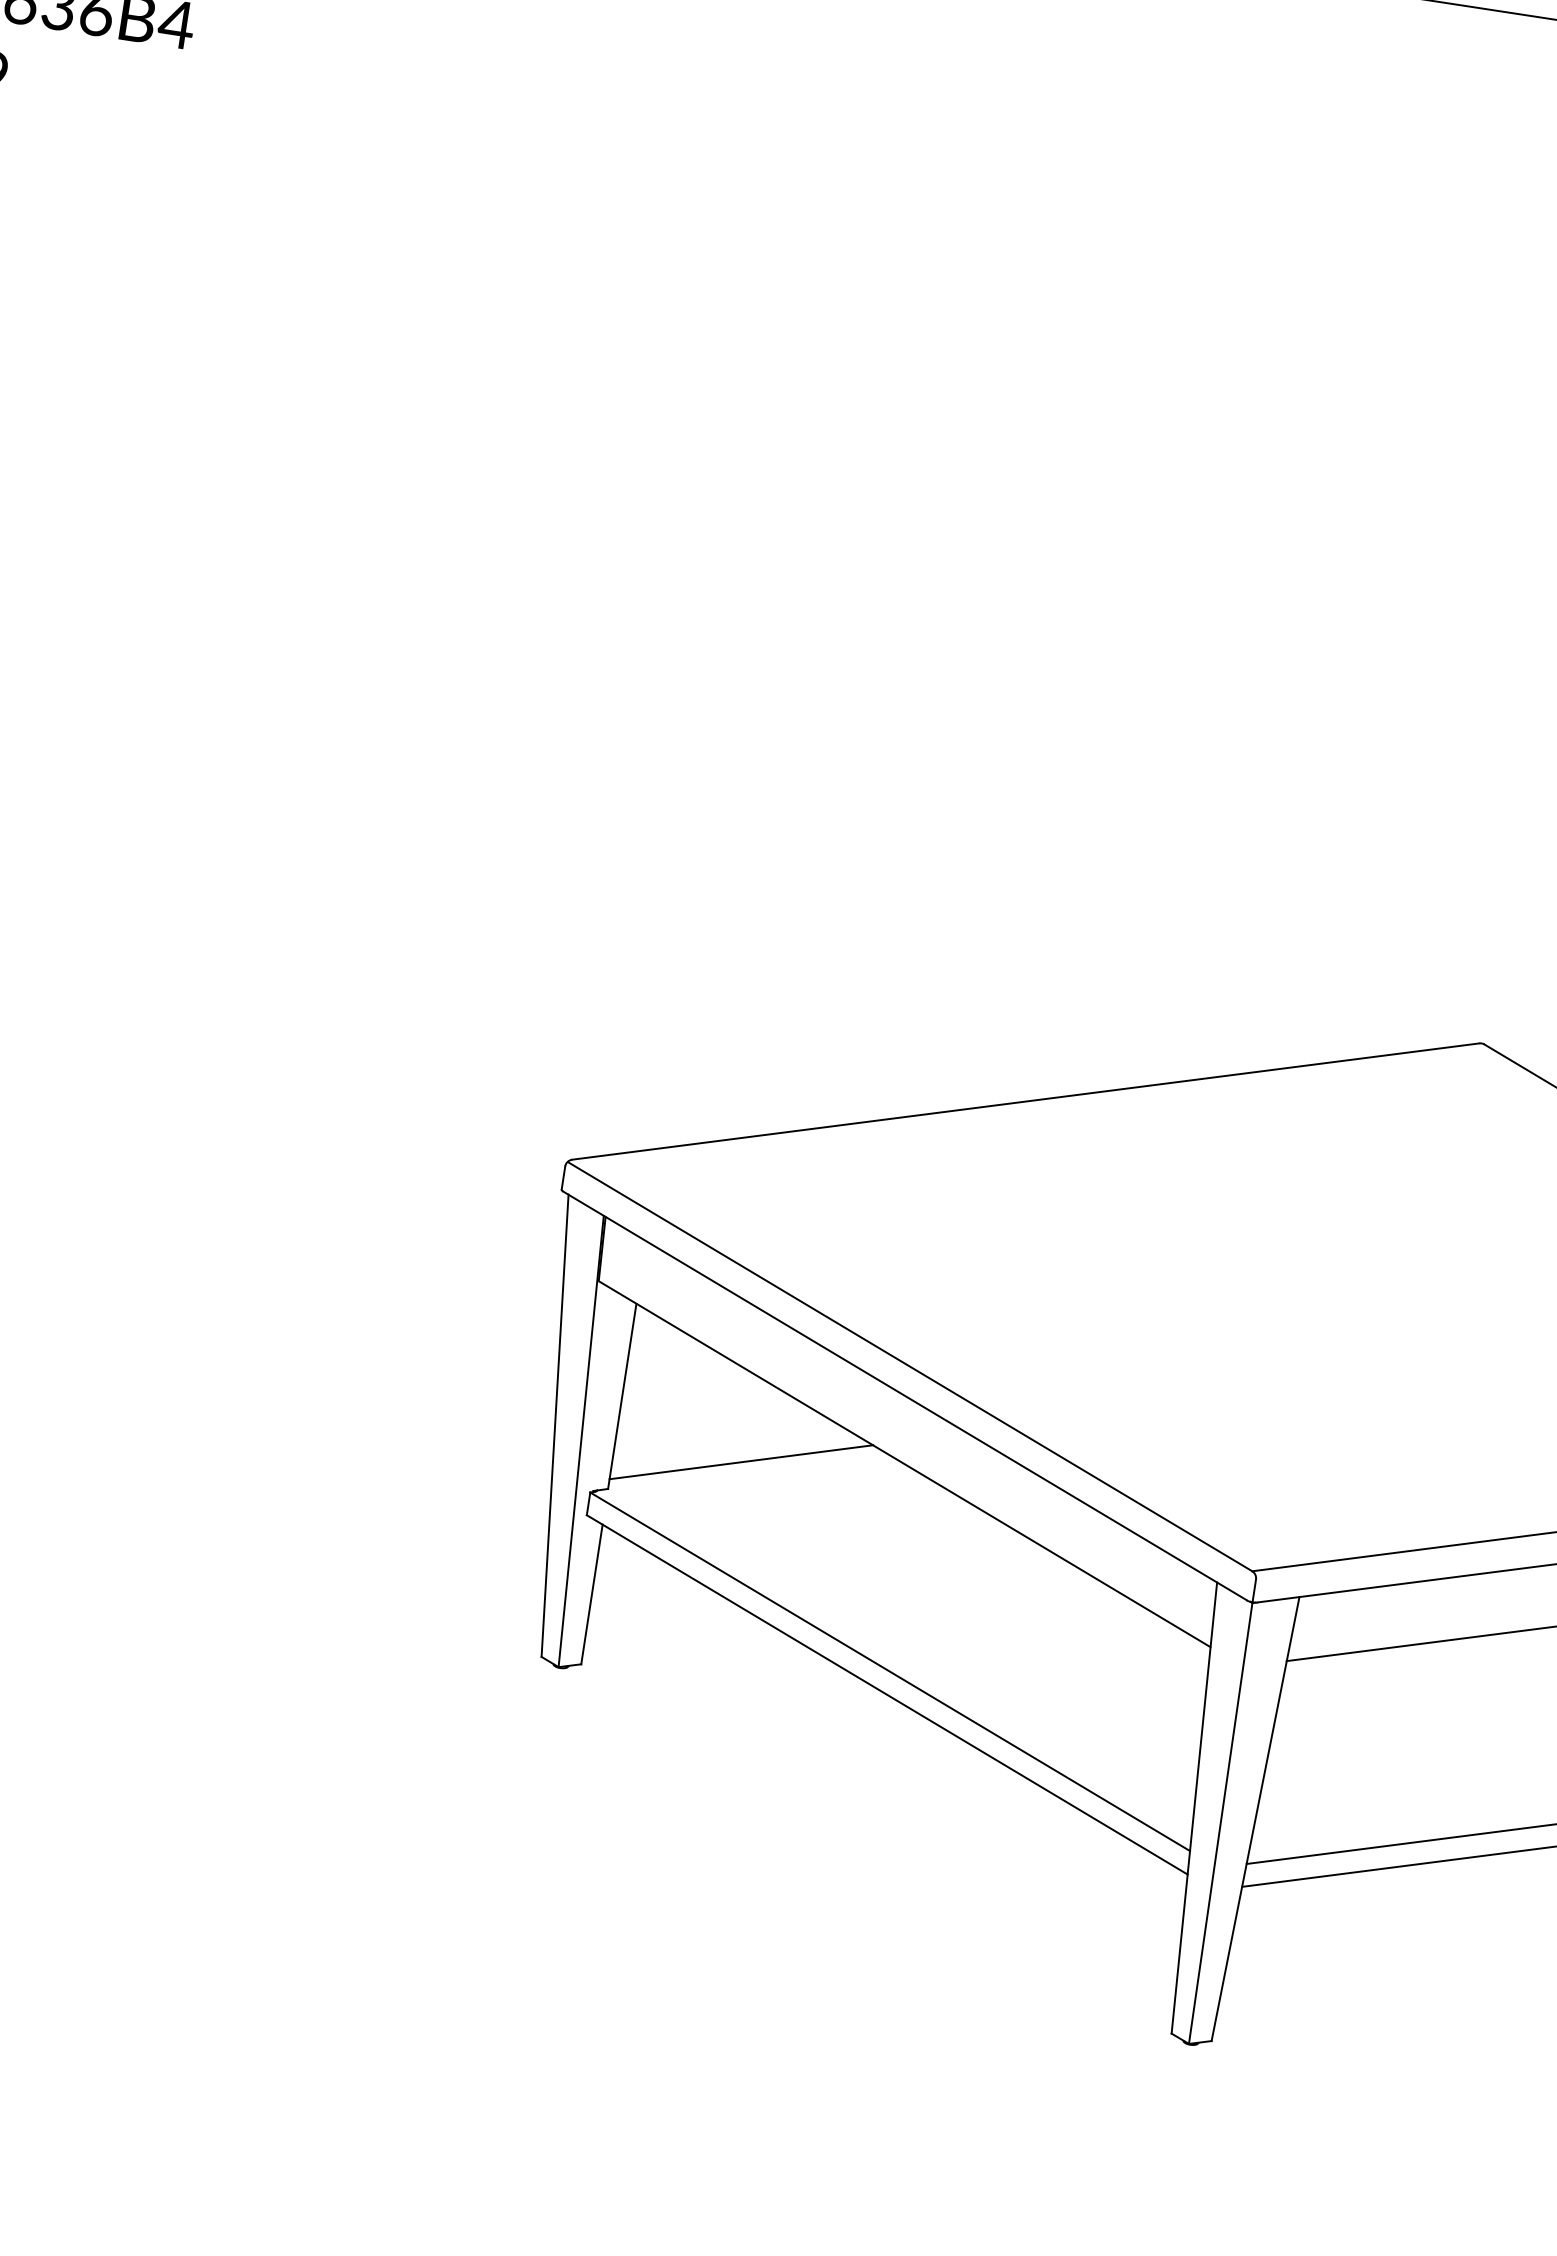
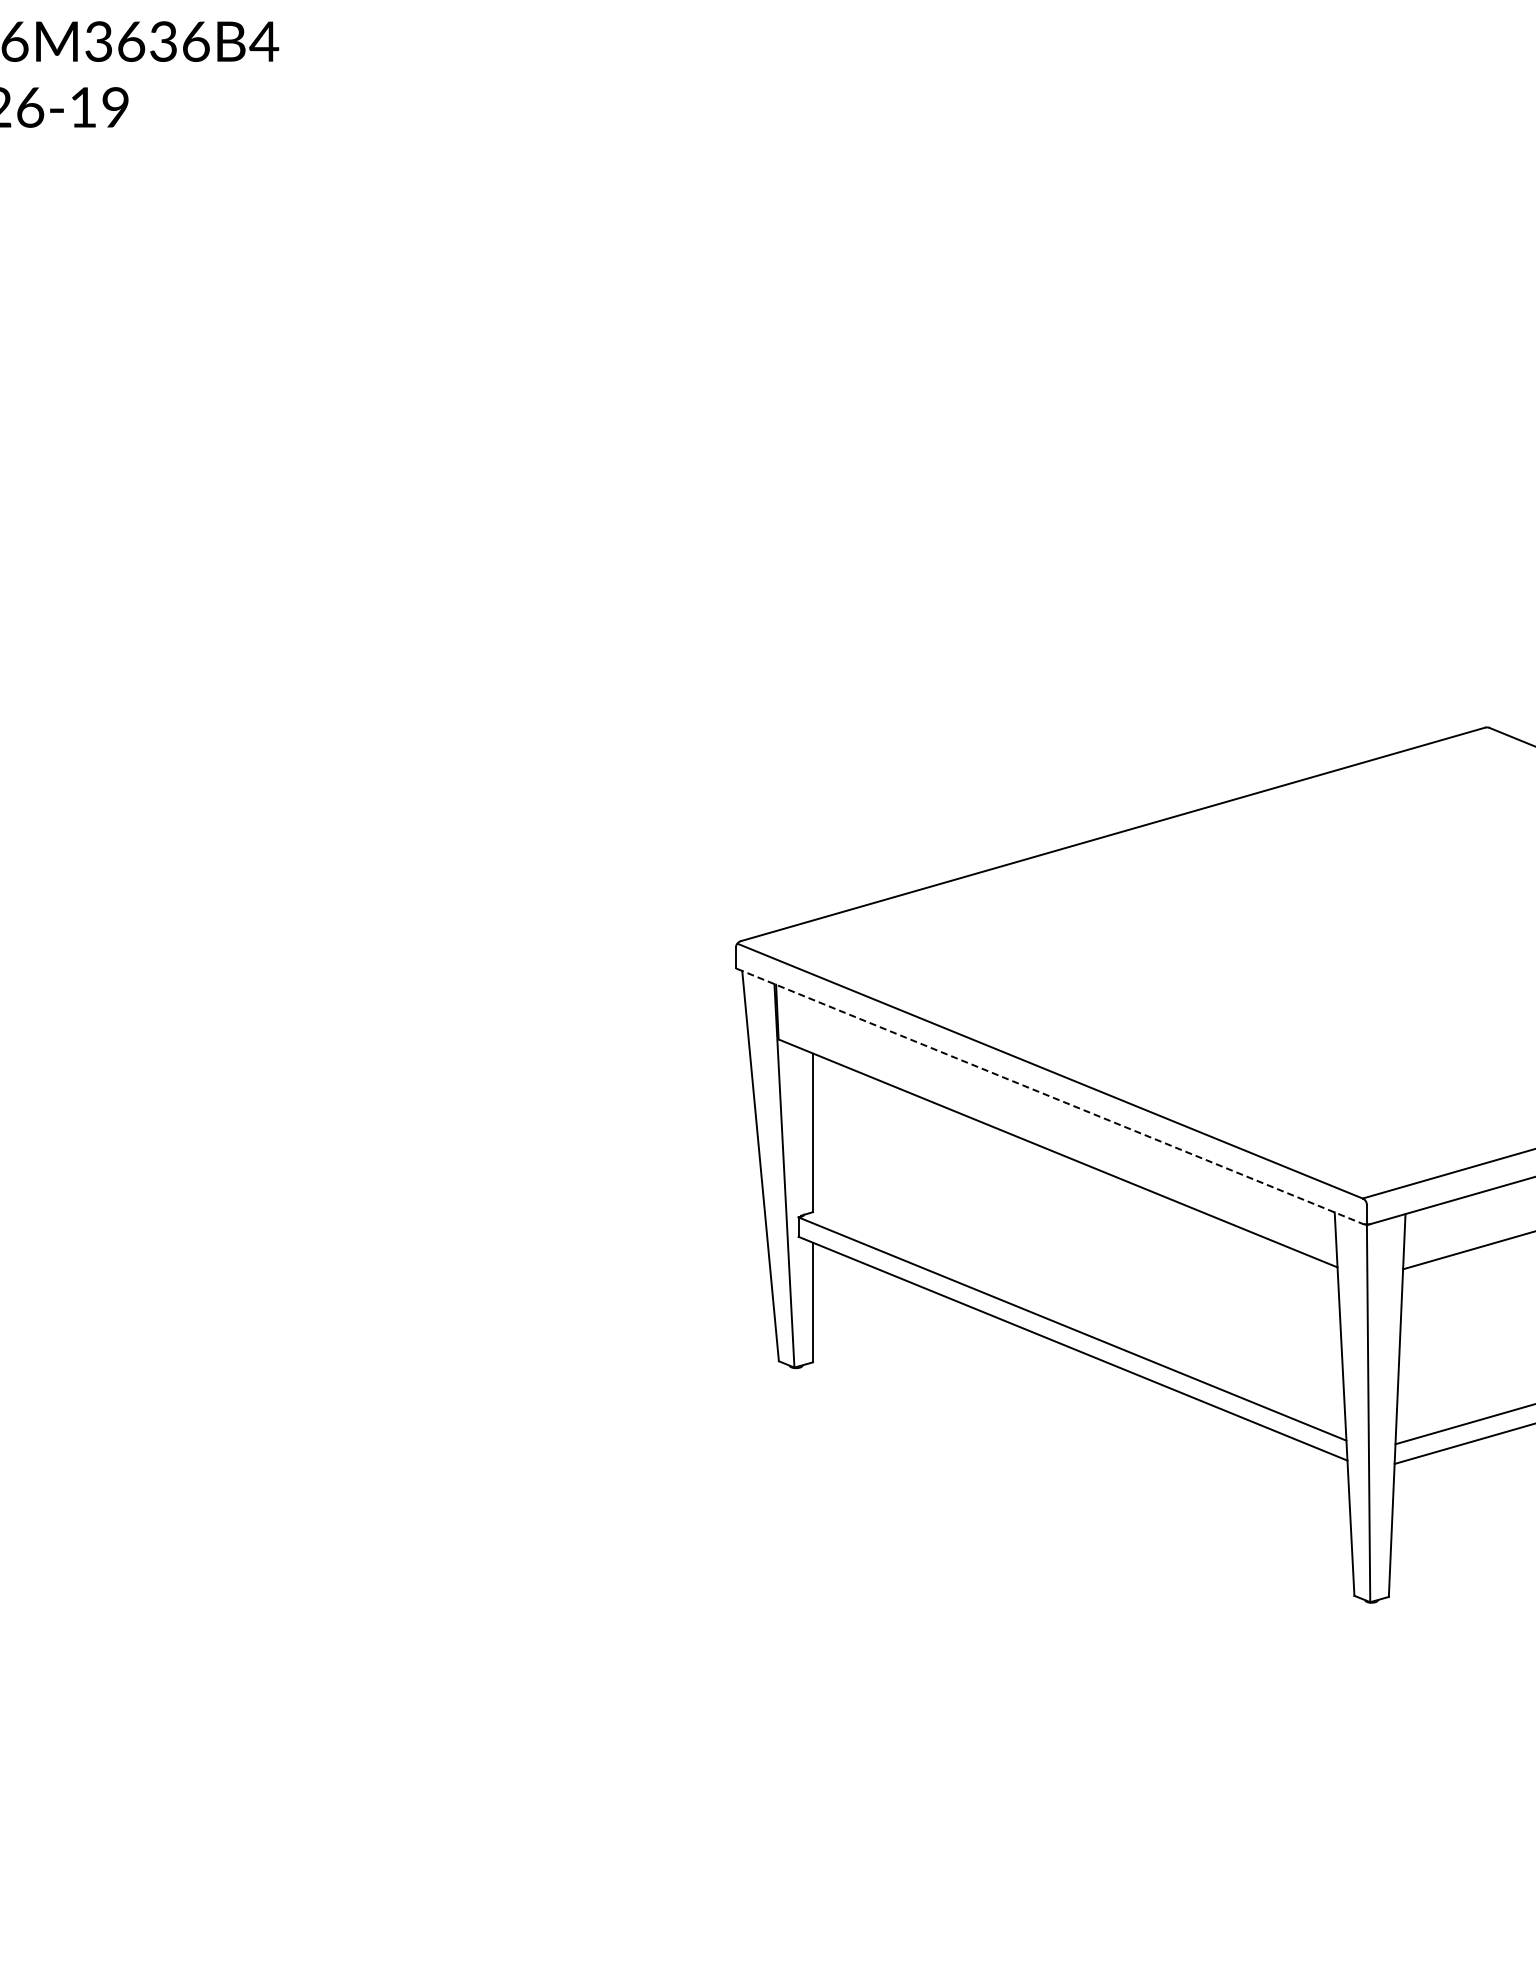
line: (905, 1396) -> (1050, 1096), solid -> dashed
line: (741, 1462) -> (921, 1172), removed

